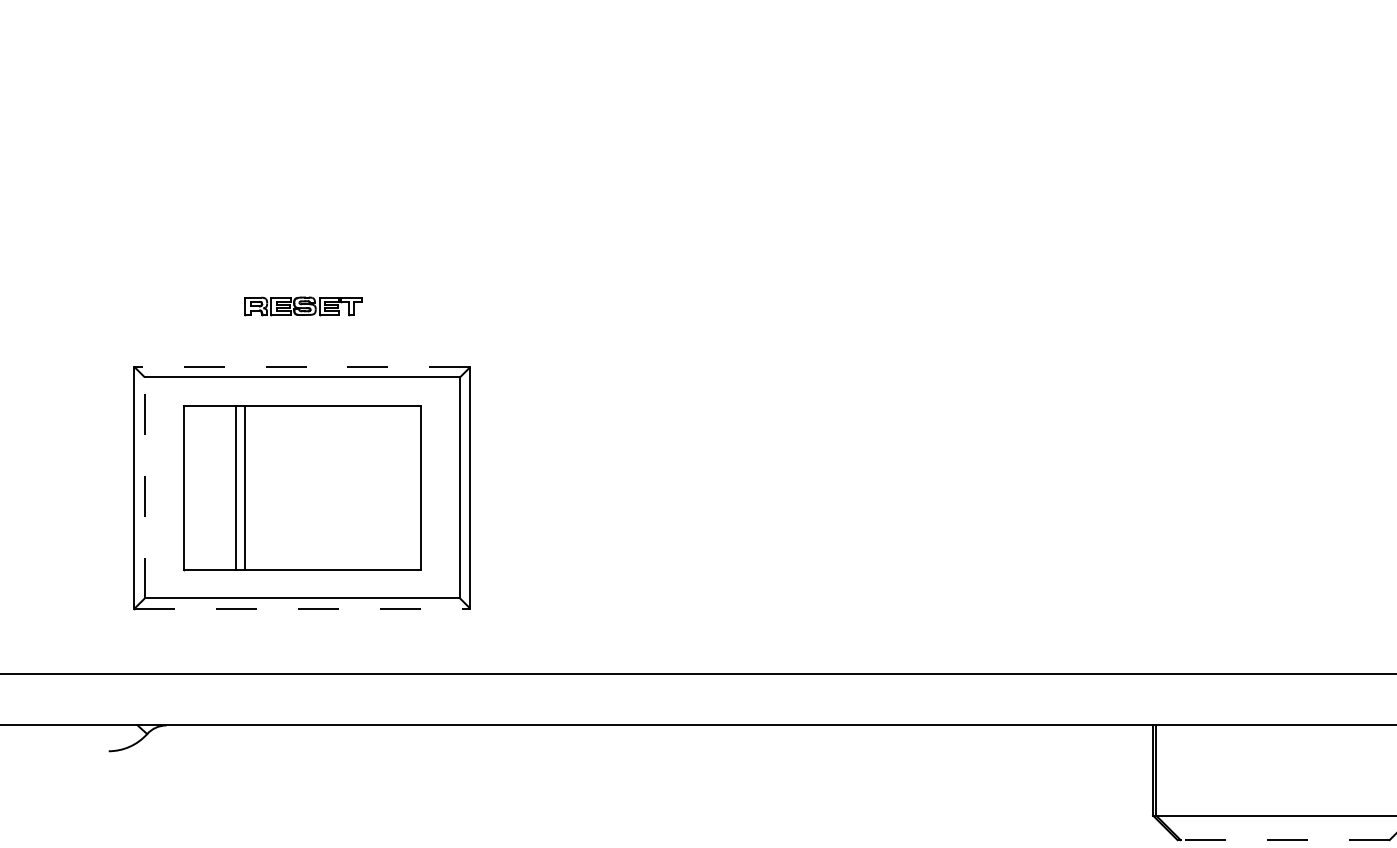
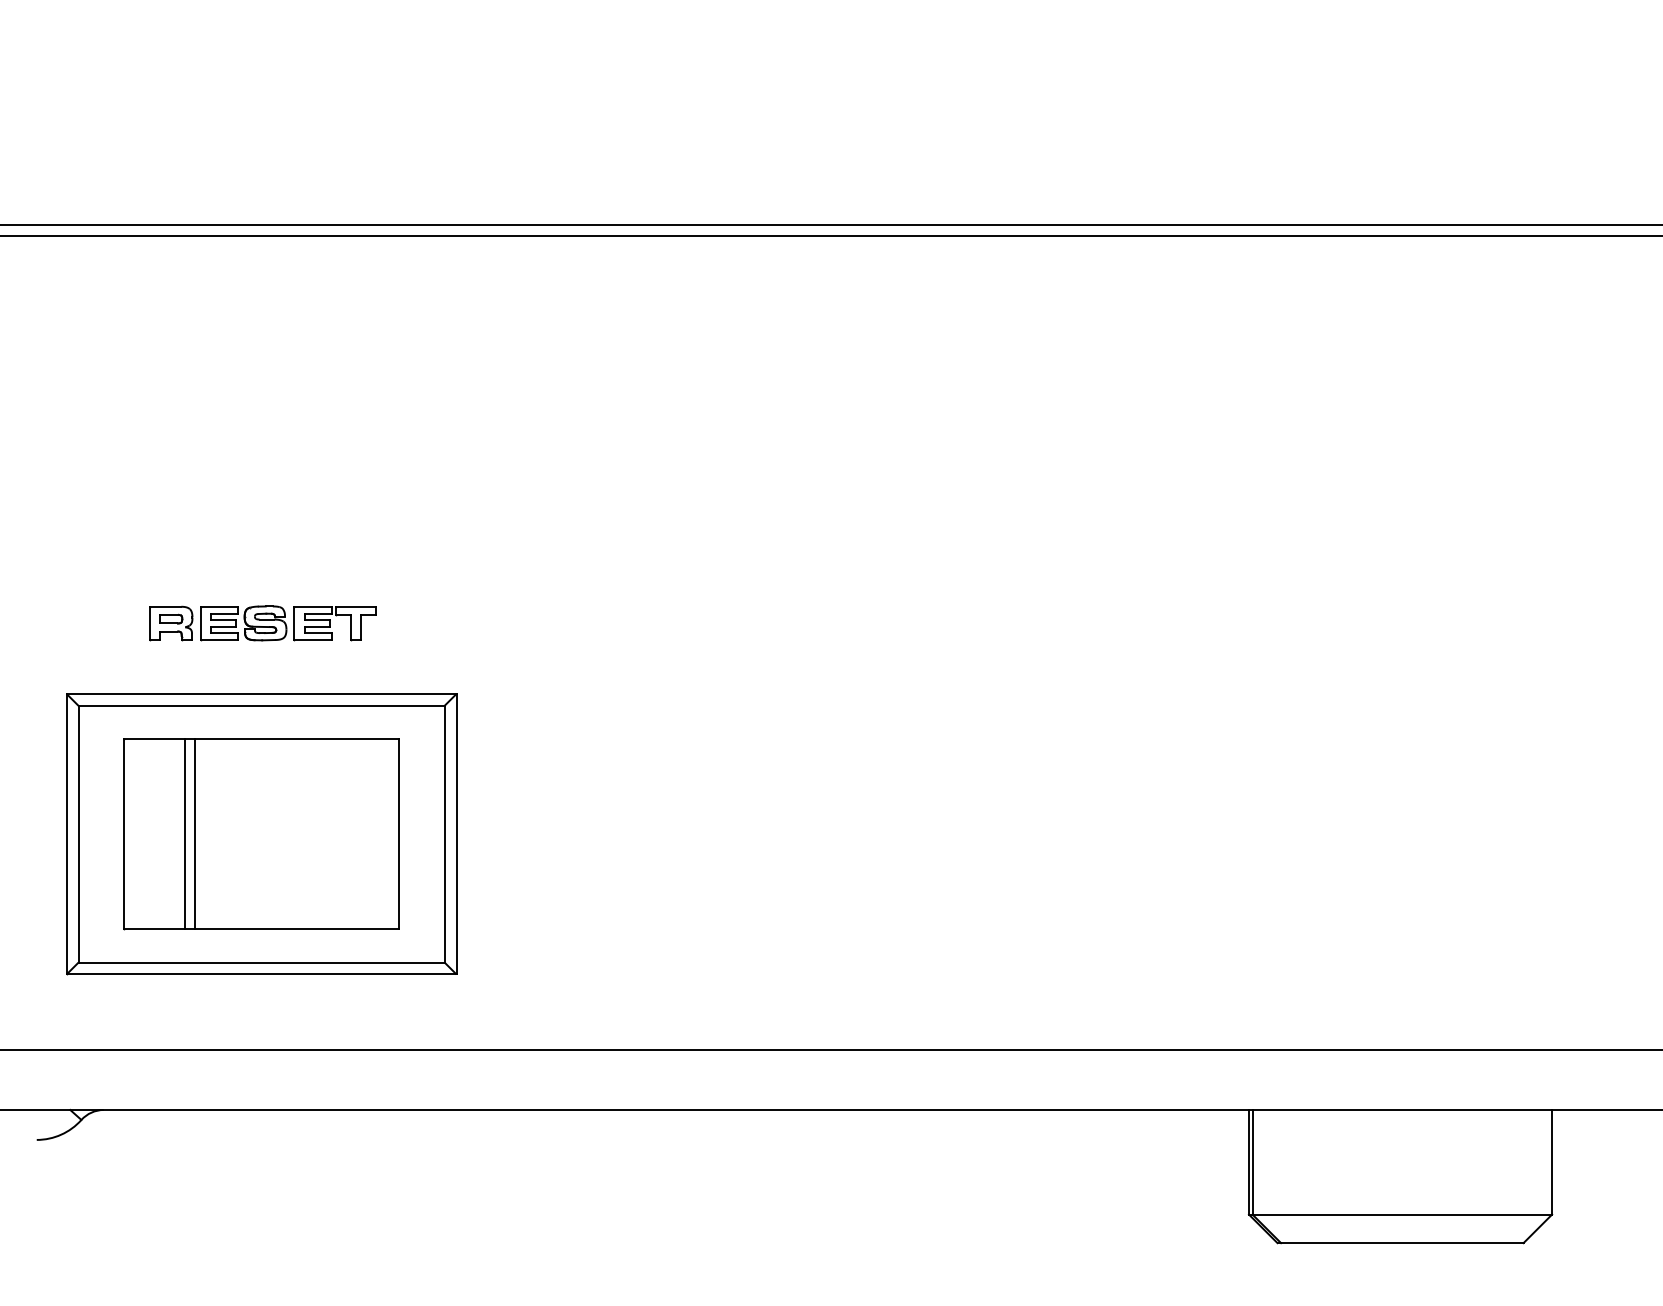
part: (303, 306) -> (262, 623), size x1.67
line: (302, 366) -> (261, 693), dashed -> solid
line: (144, 487) -> (78, 833), dashed -> solid
line: (302, 608) -> (261, 974), dashed -> solid
line: (1284, 840) -> (1401, 1243), dashed -> solid

